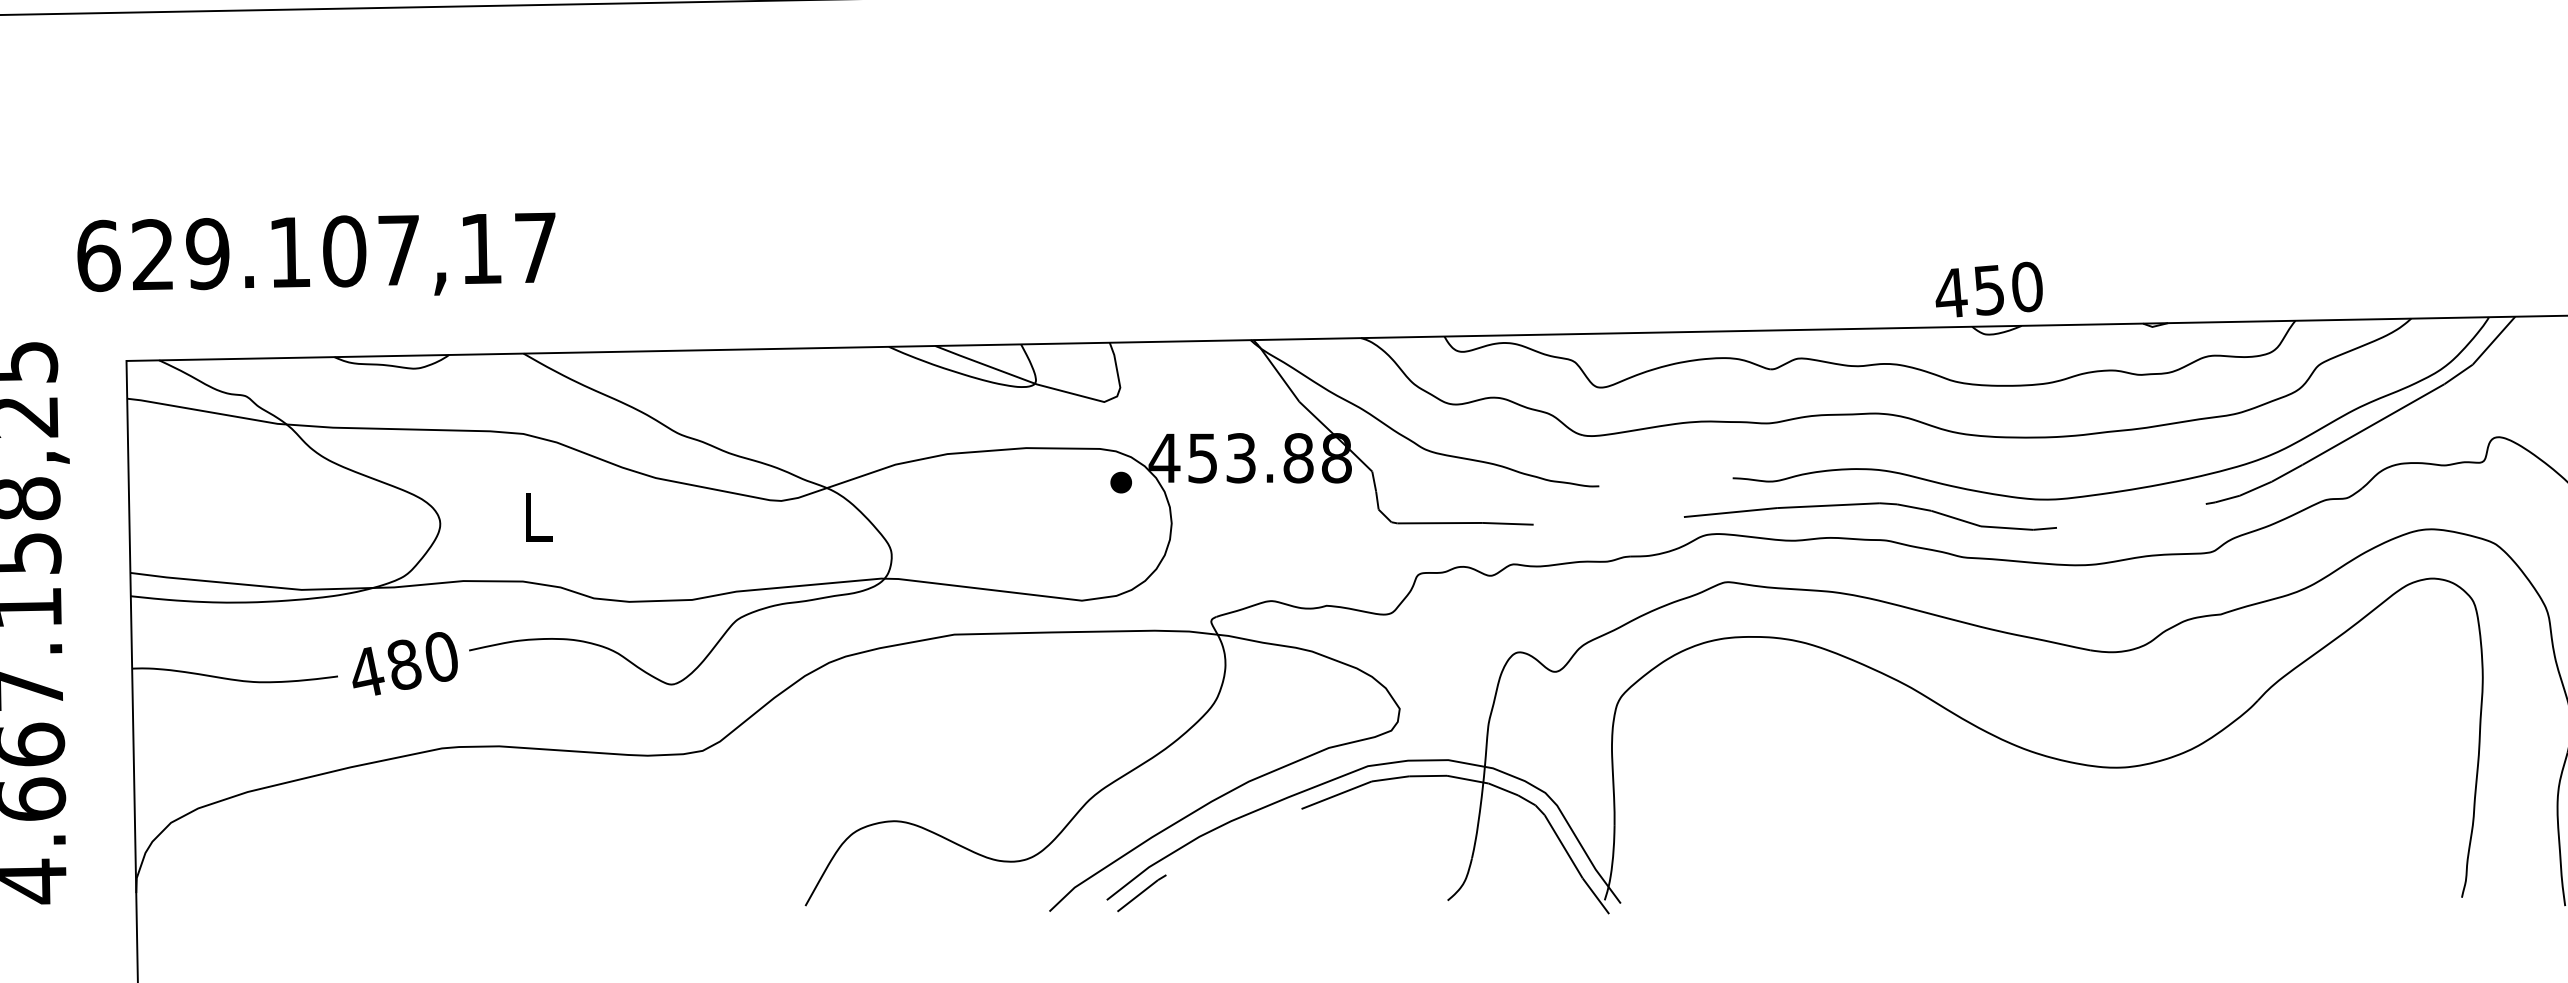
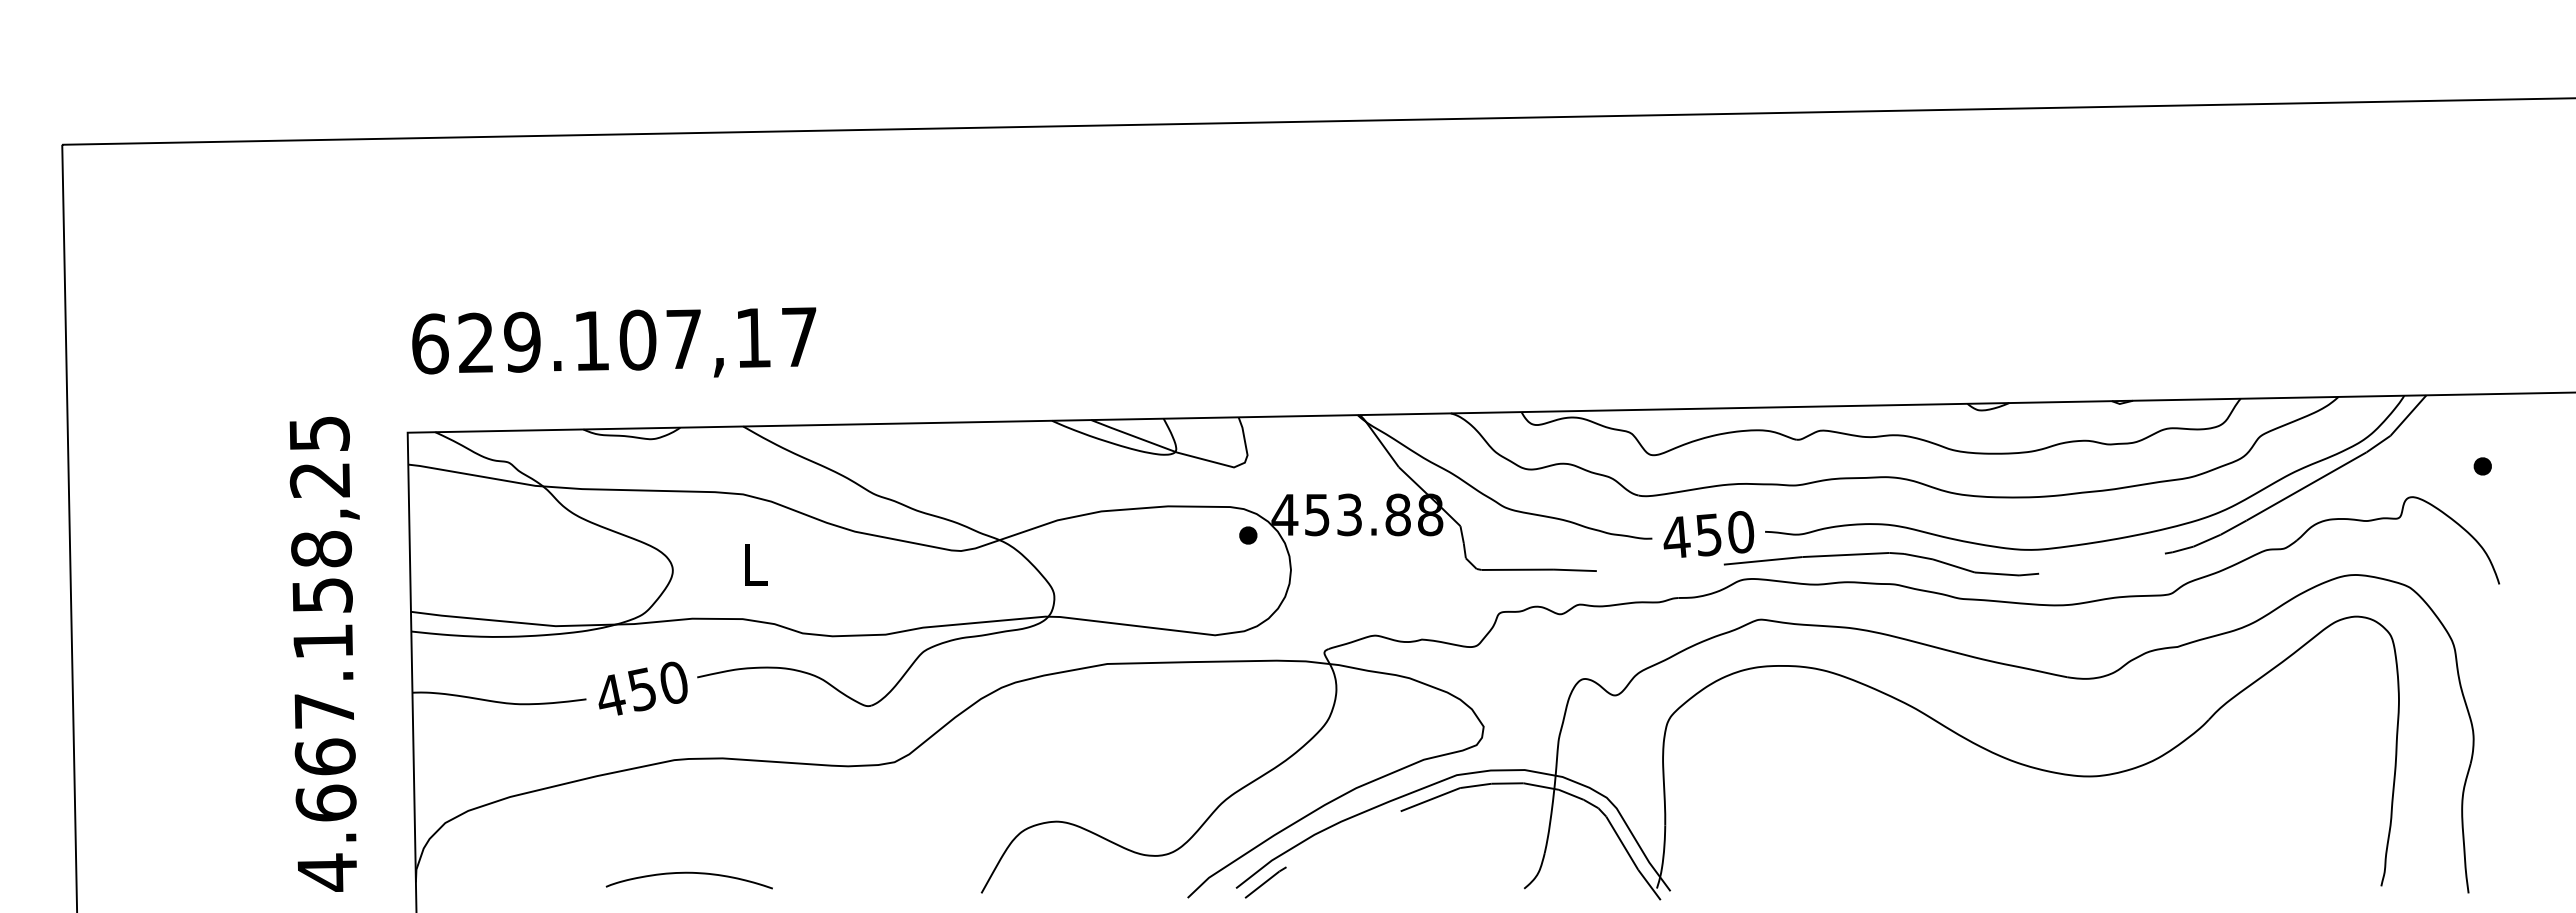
text: (316, 254) -> (614, 342), moved
text: (1988, 289) -> (1708, 534), moved
text: (404, 664) -> (642, 689), 480 -> 450
curve: (458, 882) -> (688, 873), added

